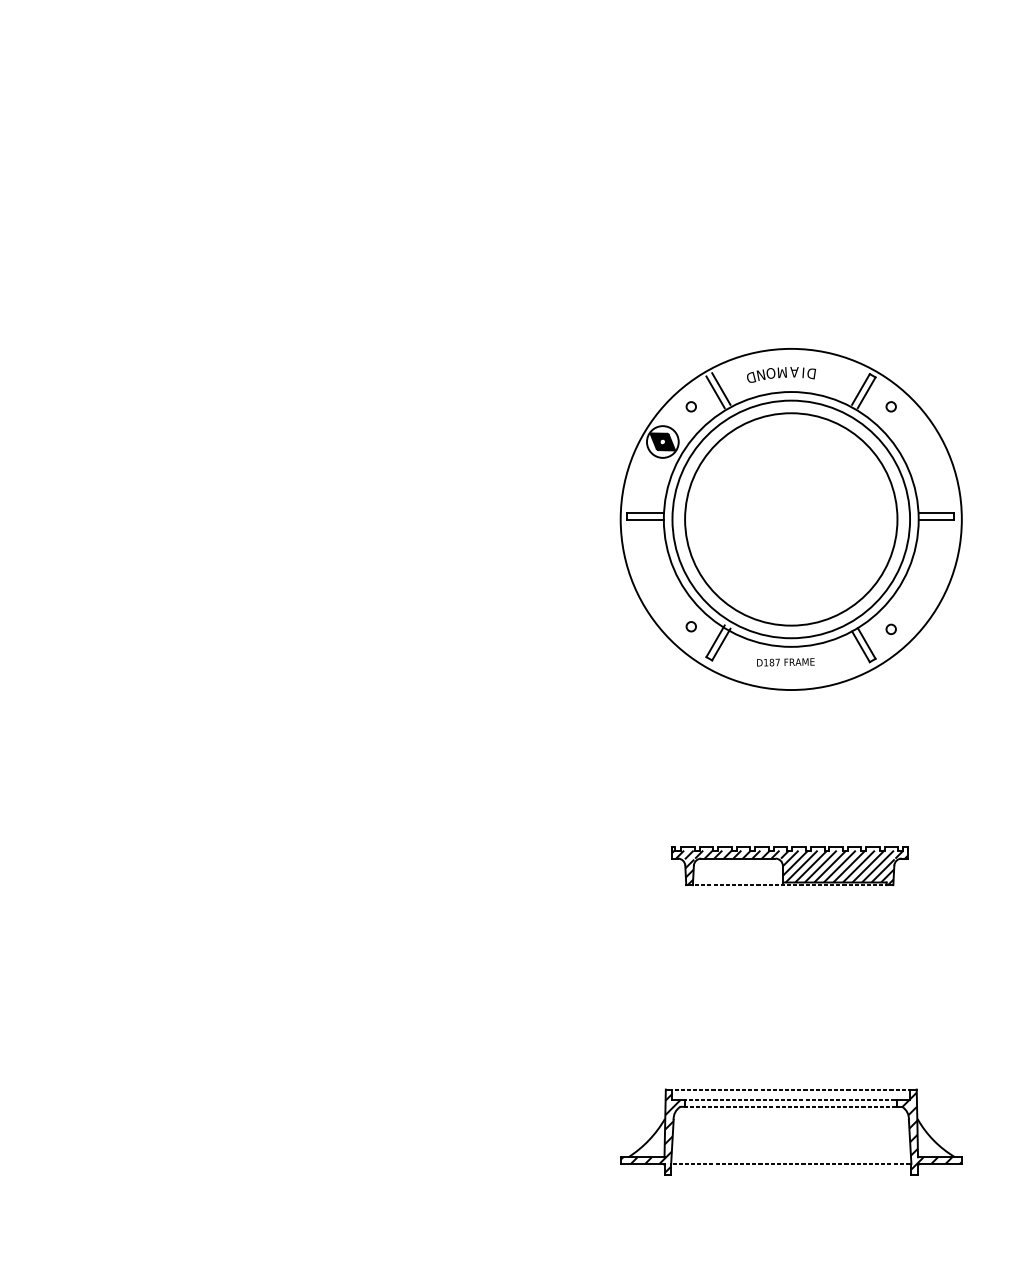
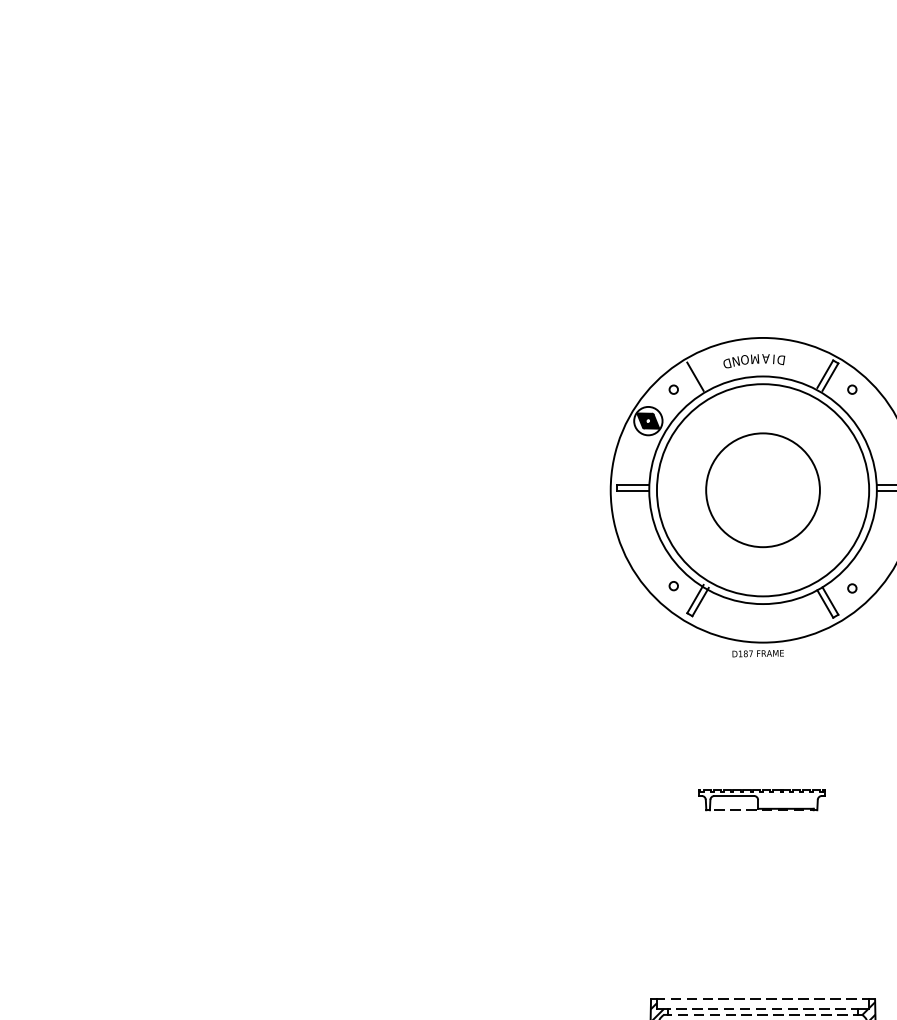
line: (721, 388) -> (700, 373), removed
circle: (791, 519) -> (763, 490), size x0.6
text: (785, 662) -> (757, 653), moved
part: (789, 866) -> (761, 800), size x0.6

